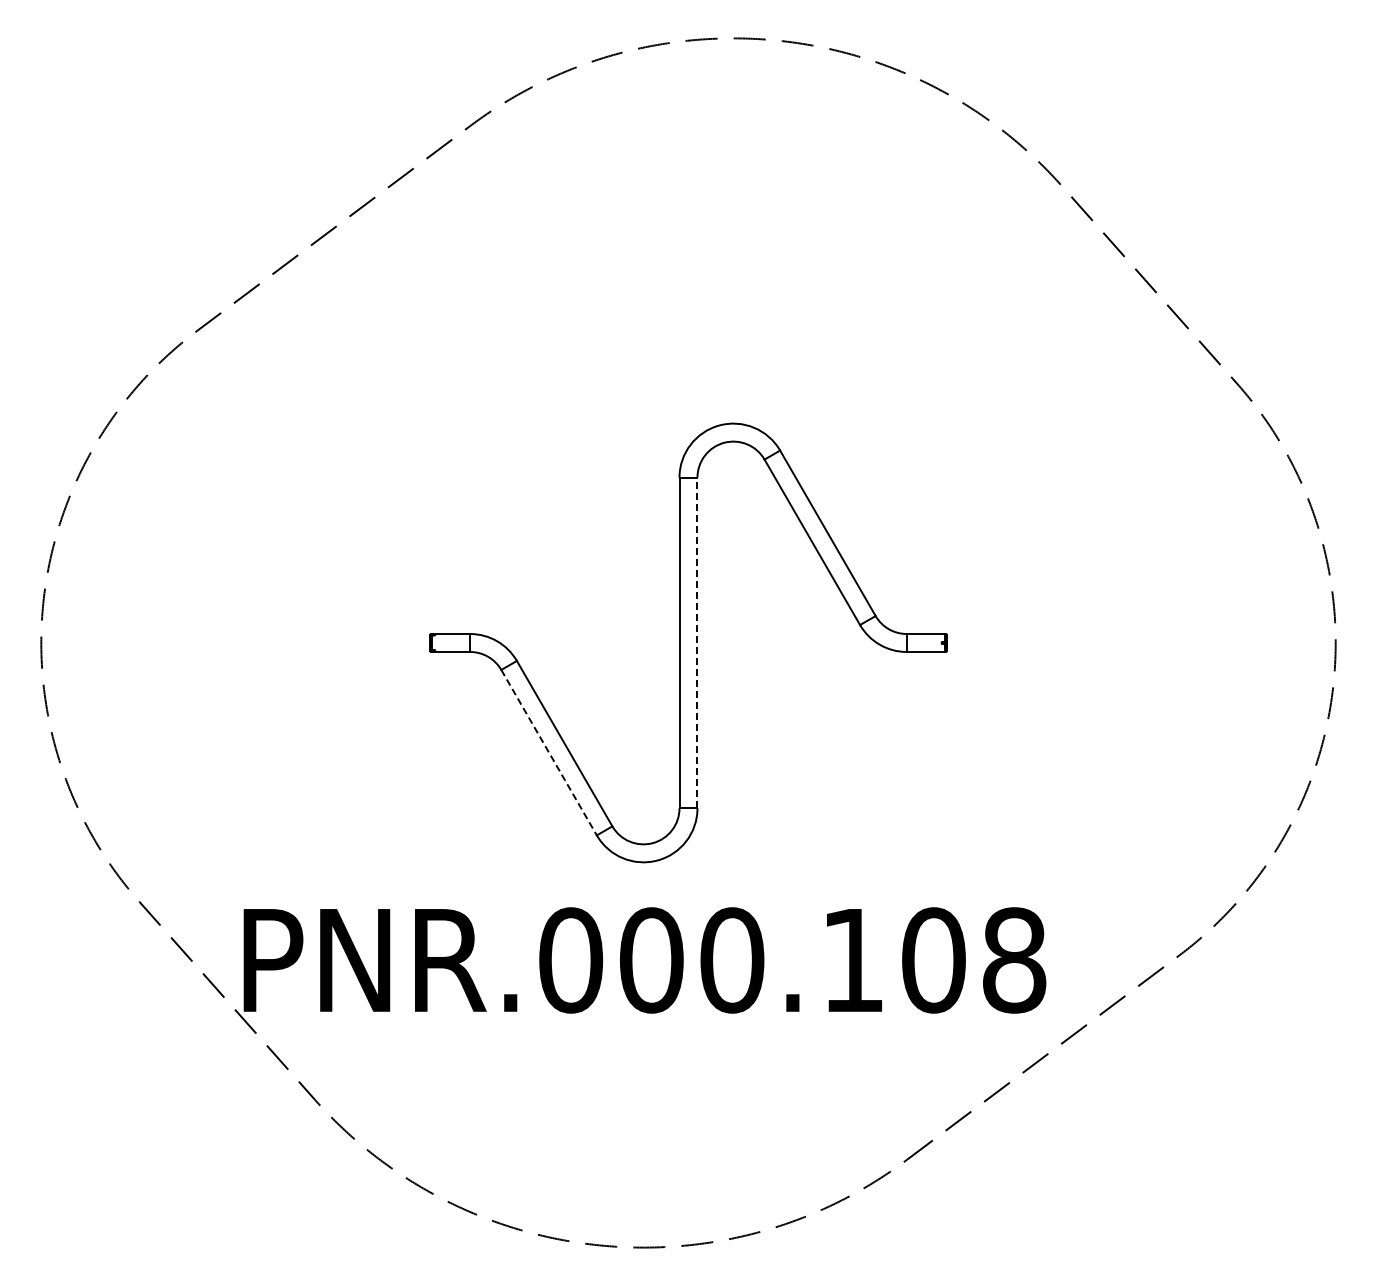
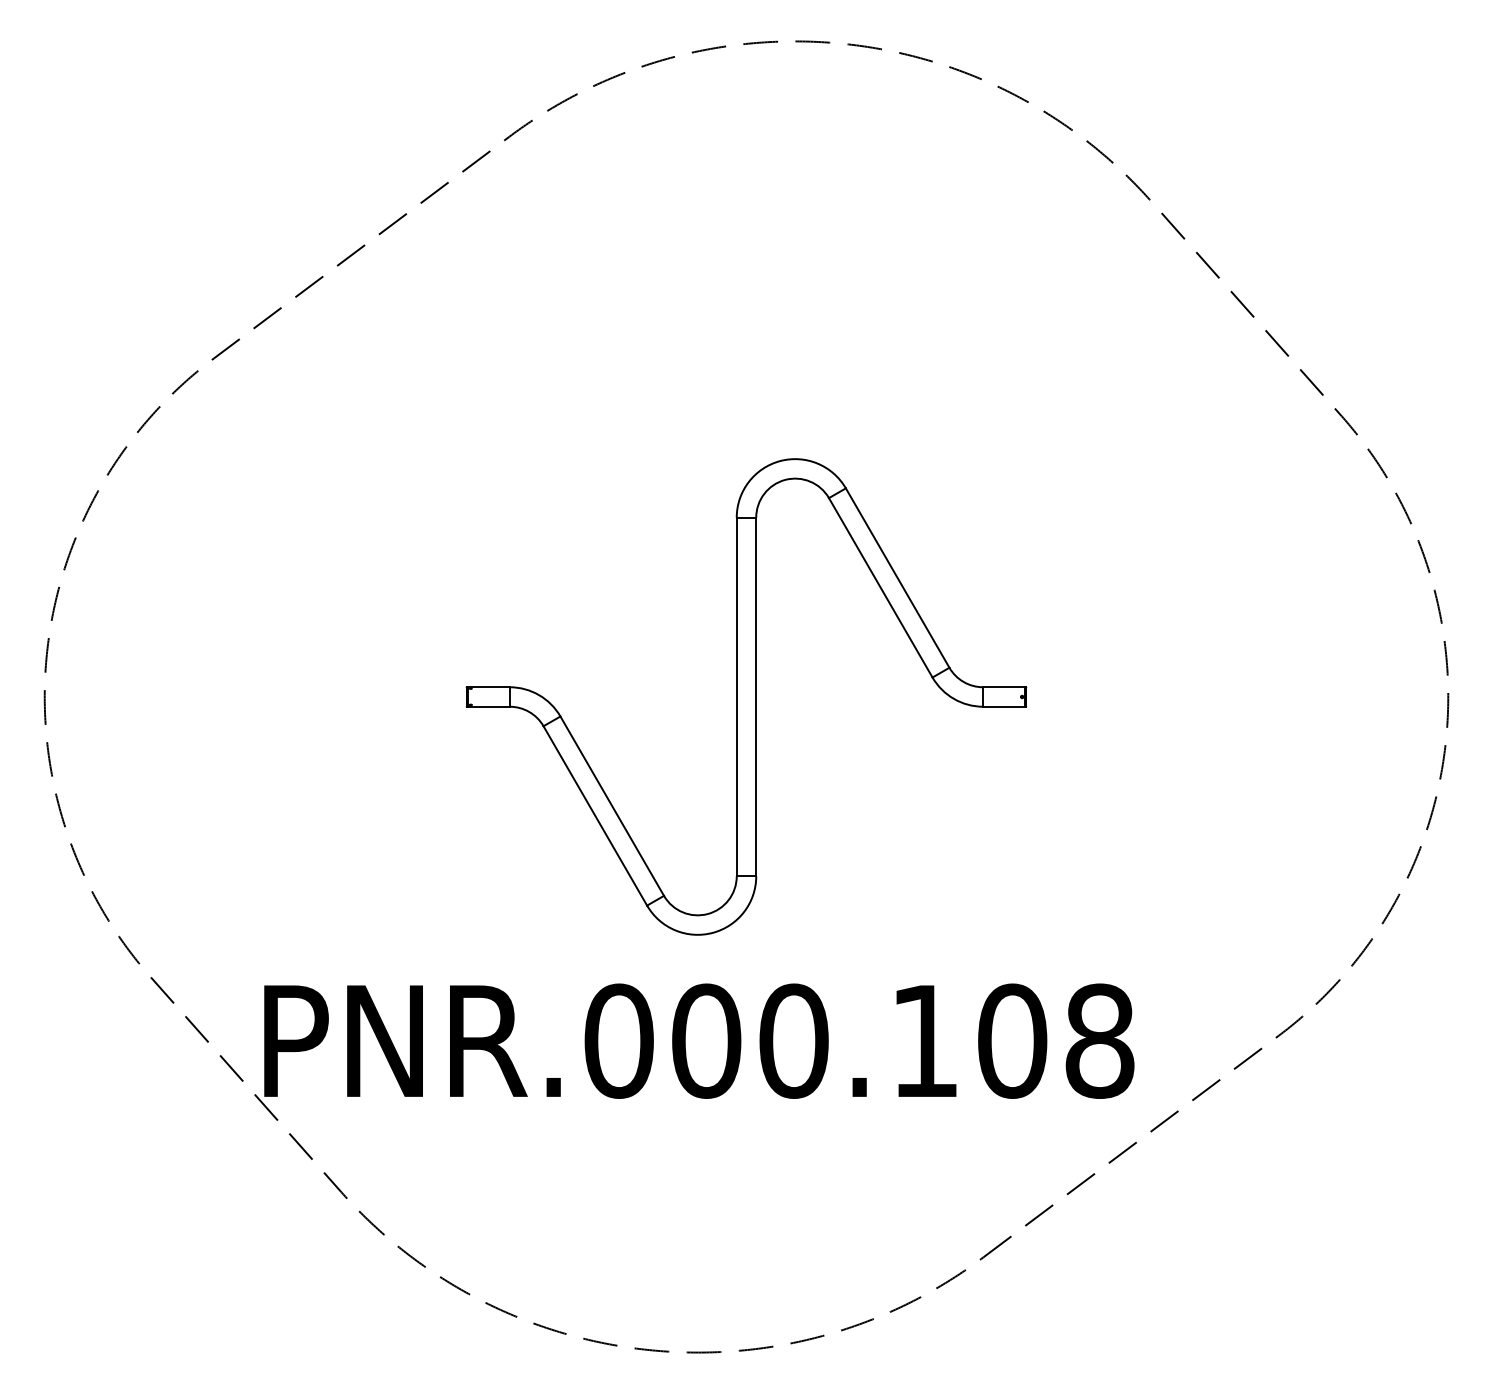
line: (697, 642) -> (756, 696), dashed -> solid
line: (549, 752) -> (595, 815), dashed -> solid

